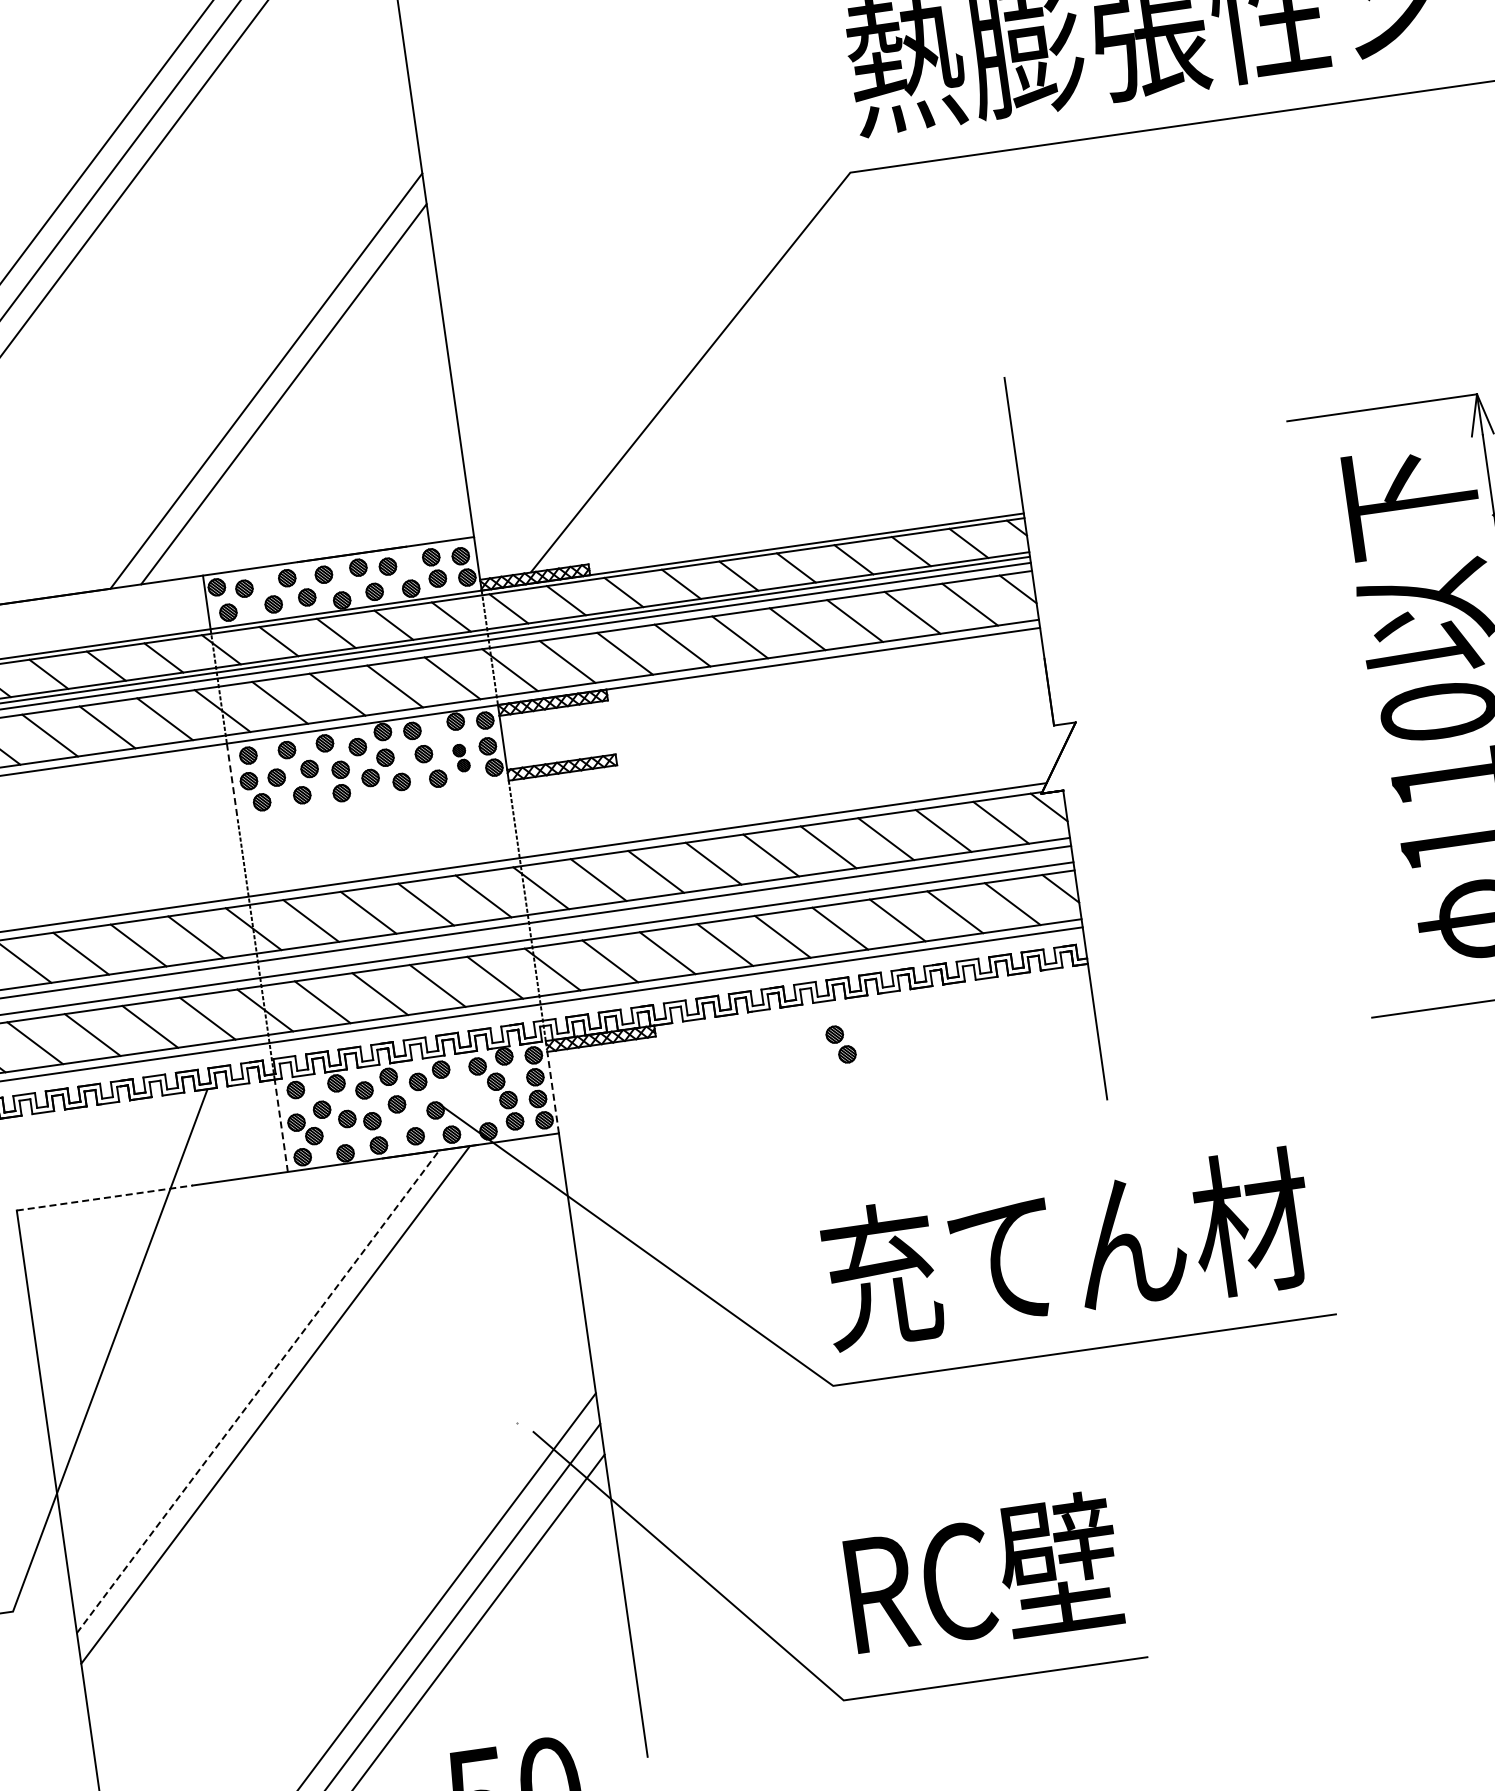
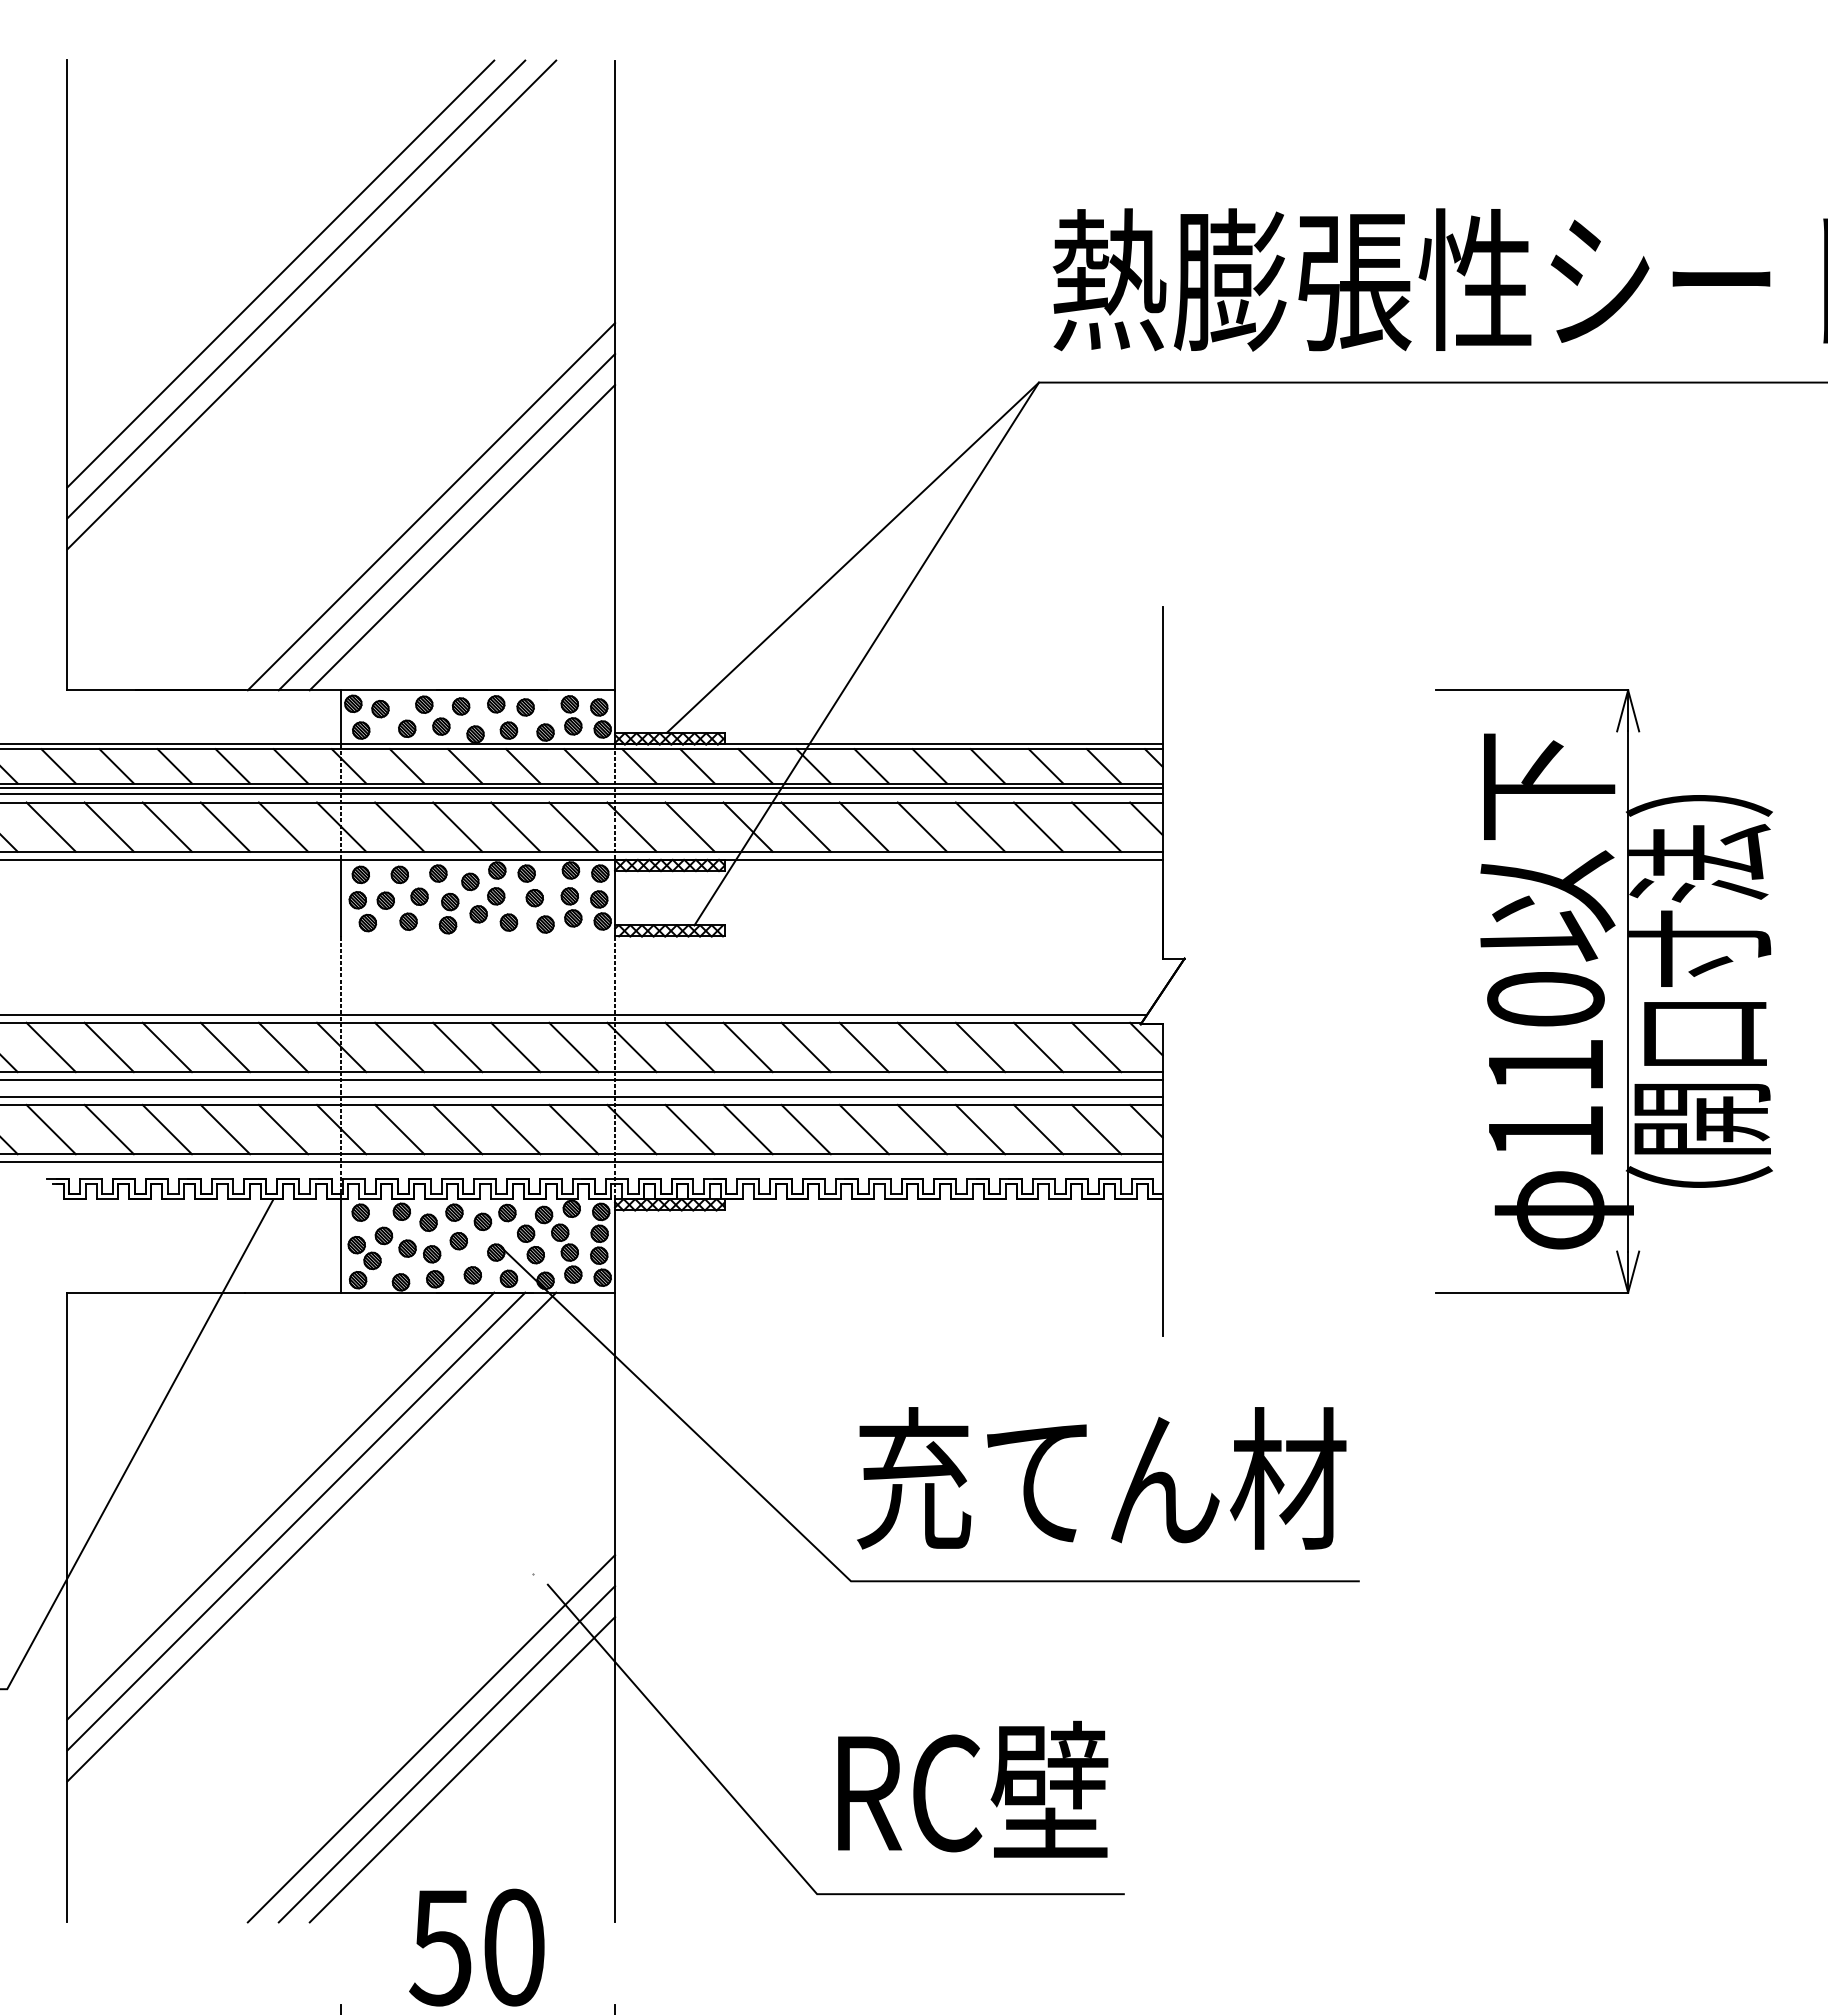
line: (301, 407) -> (462, 537), added
line: (717, 465) -> (866, 653), added
part: (461, 758) -> (571, 907), size x1.43
line: (232, 781) -> (341, 898), dashed -> solid
part: (840, 1044) -> (530, 1244), moved
line: (552, 1087) -> (615, 1246), dashed -> solid
line: (281, 1126) -> (341, 1246), dashed -> solid
line: (104, 1197) -> (156, 1292), dashed -> solid
line: (257, 1392) -> (280, 1506), dashed -> solid
line: (292, 1417) -> (311, 1536), added

